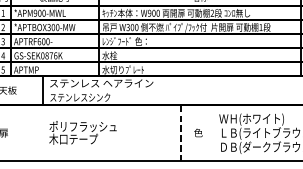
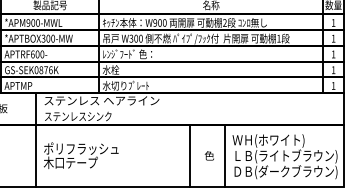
line: (42, 132) -> (36, 155), added
line: (181, 132) -> (190, 155), dashed -> solid
line: (212, 132) -> (225, 155), added

